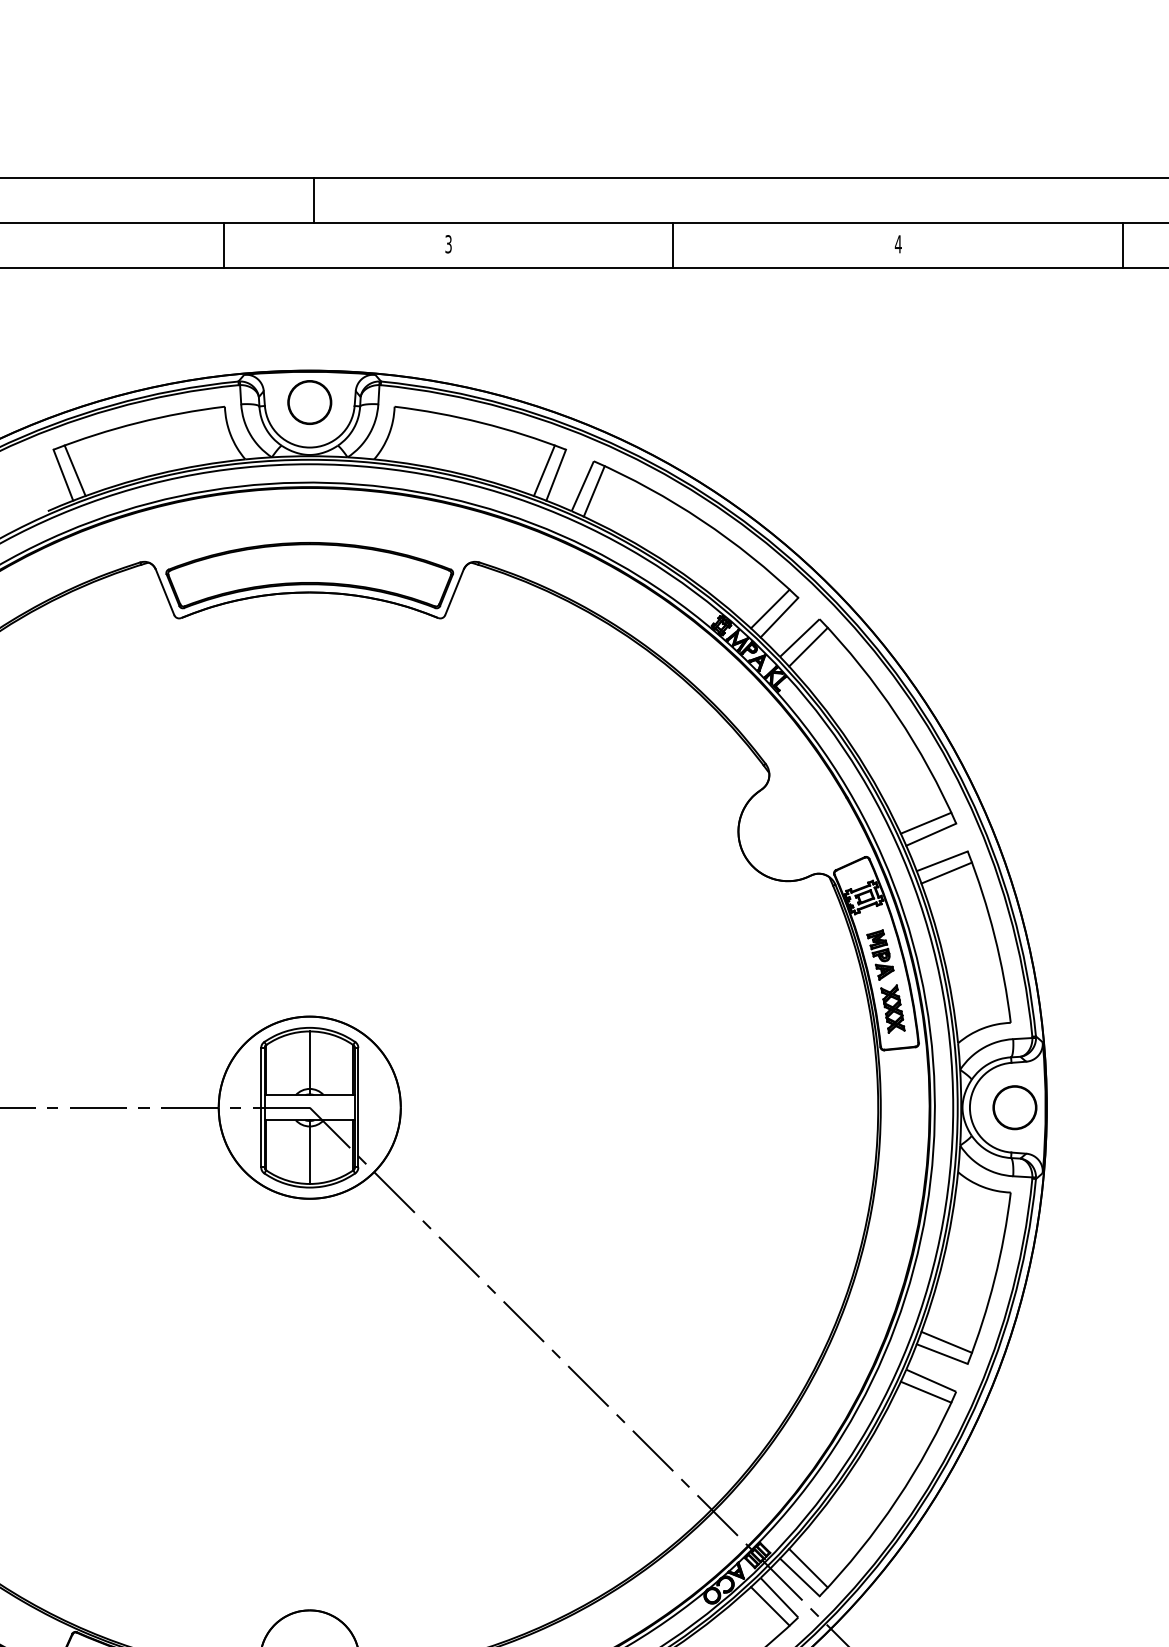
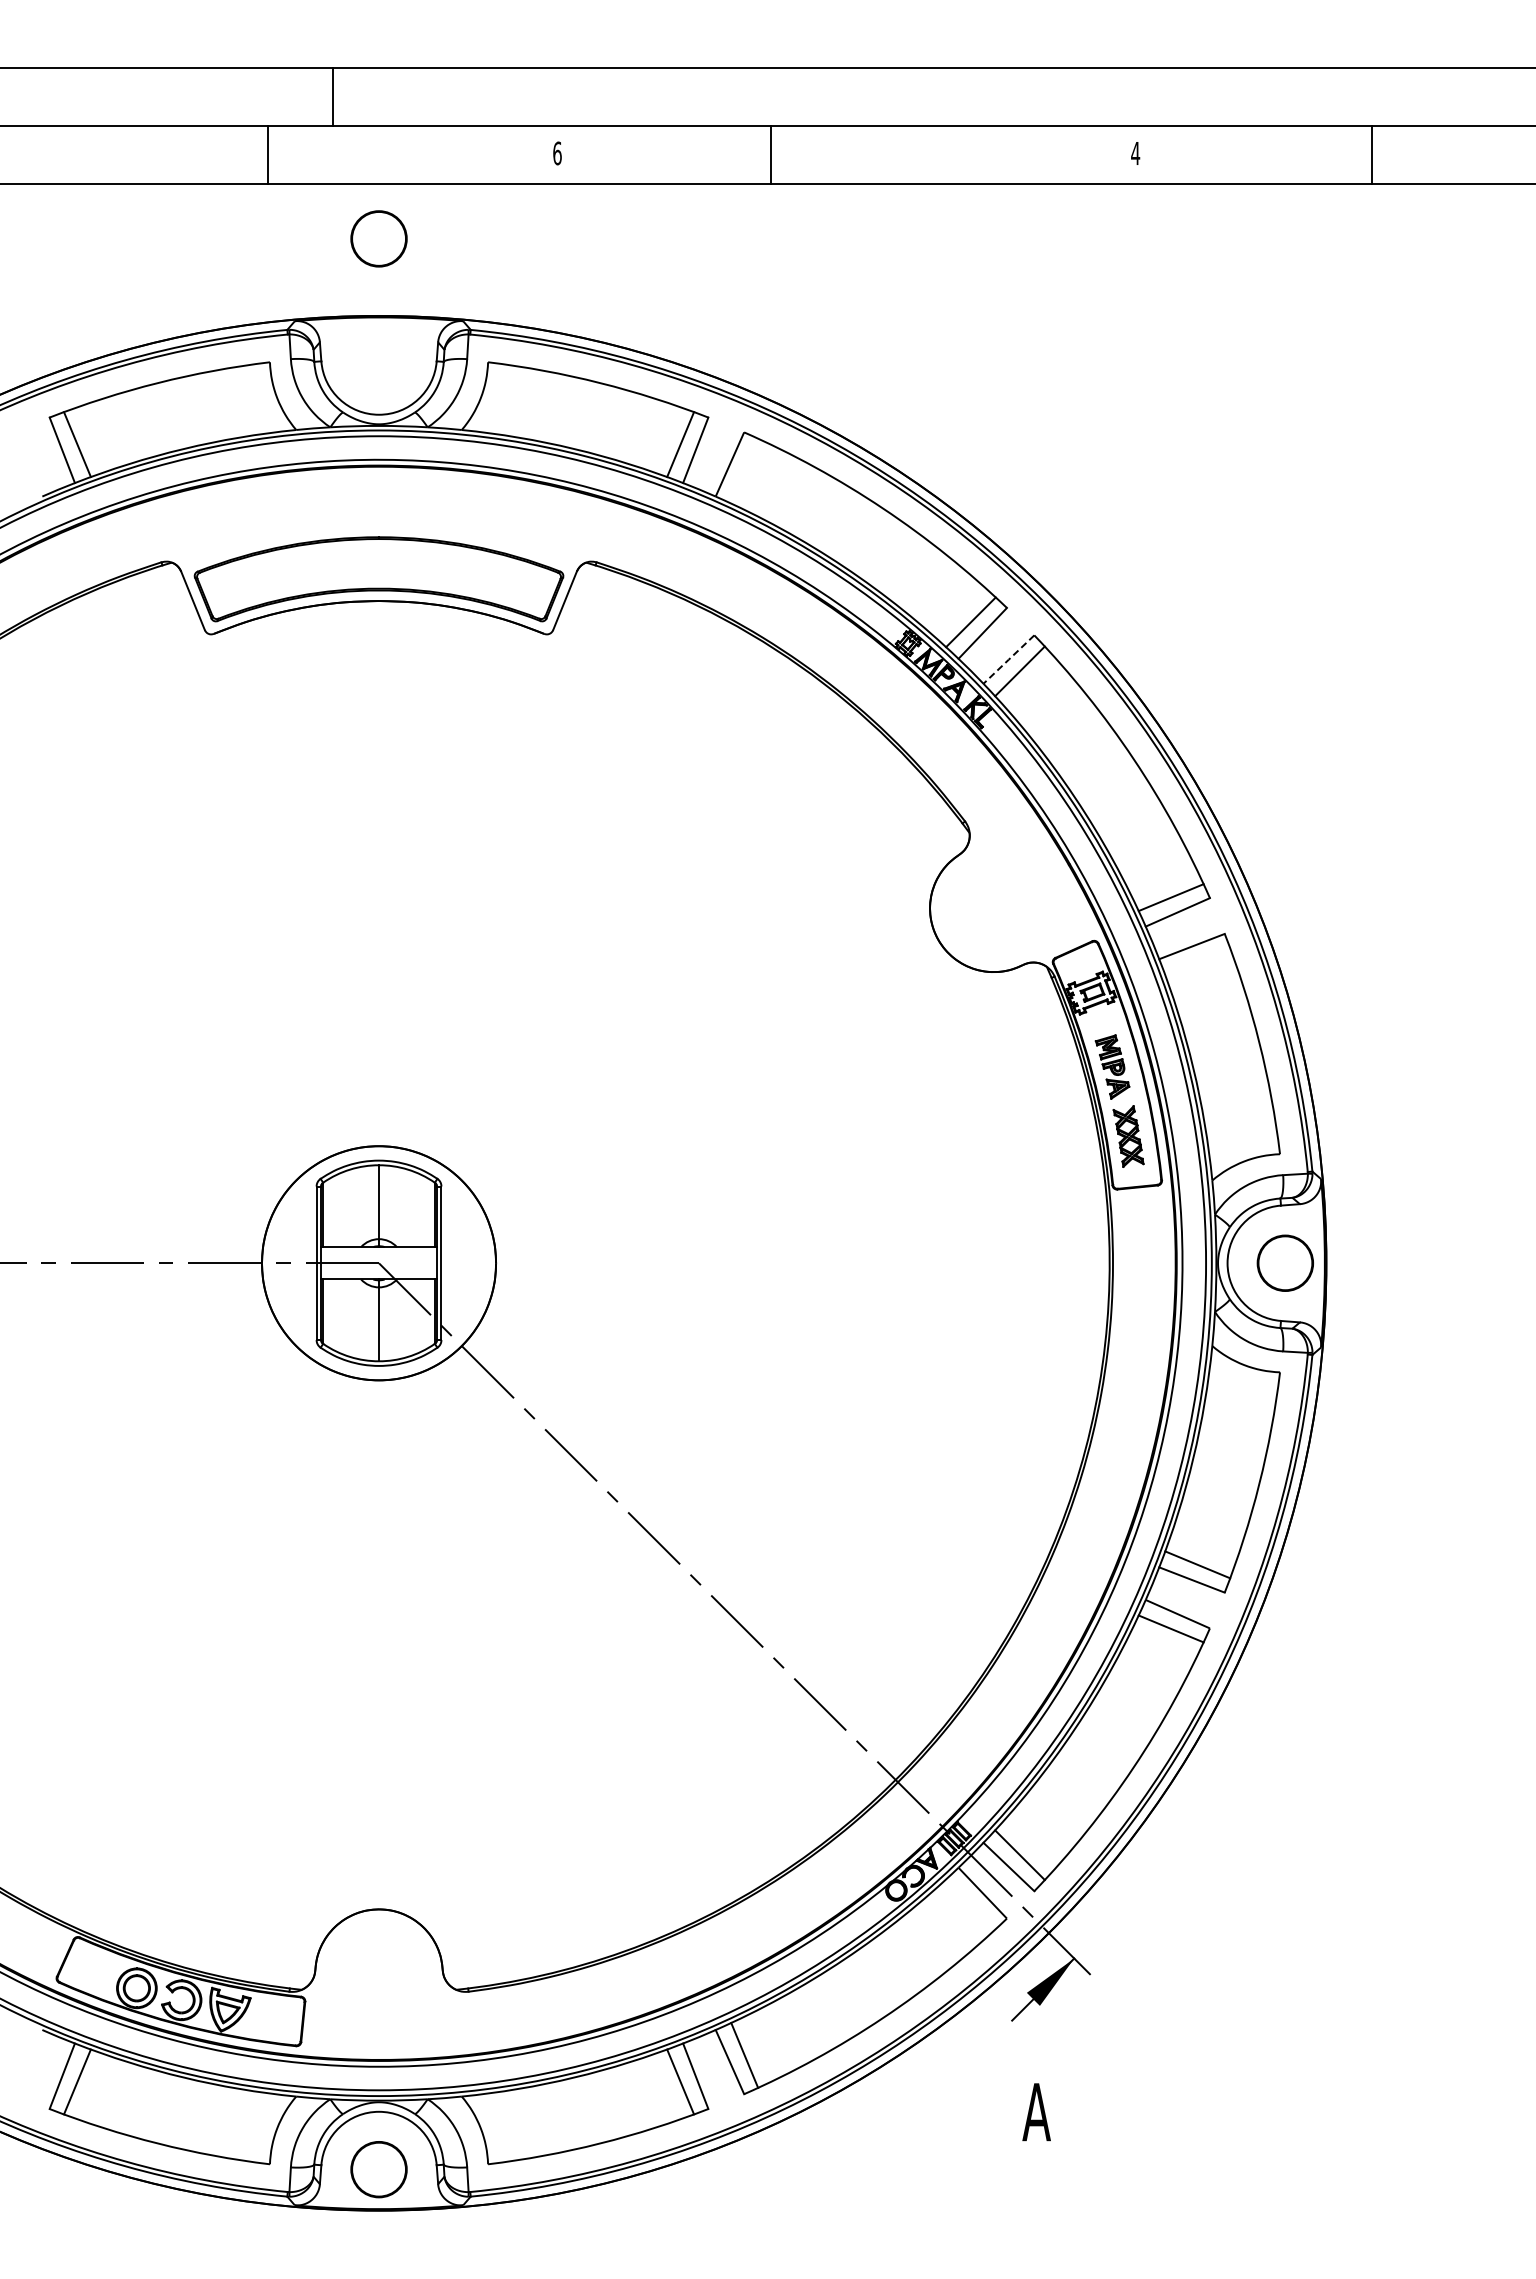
line: (313, 200) -> (332, 97), moved
text: (448, 244) -> (557, 153), 3 -> 6
line: (673, 245) -> (771, 154), moved
line: (1123, 245) -> (1372, 154), moved
circle: (309, 402) -> (378, 238), moved
line: (594, 490) -> (744, 470), removed
line: (799, 637) -> (1008, 659), solid -> dashed
line: (946, 872) -> (1197, 961), removed
line: (769, 1606) -> (970, 1904), removed

